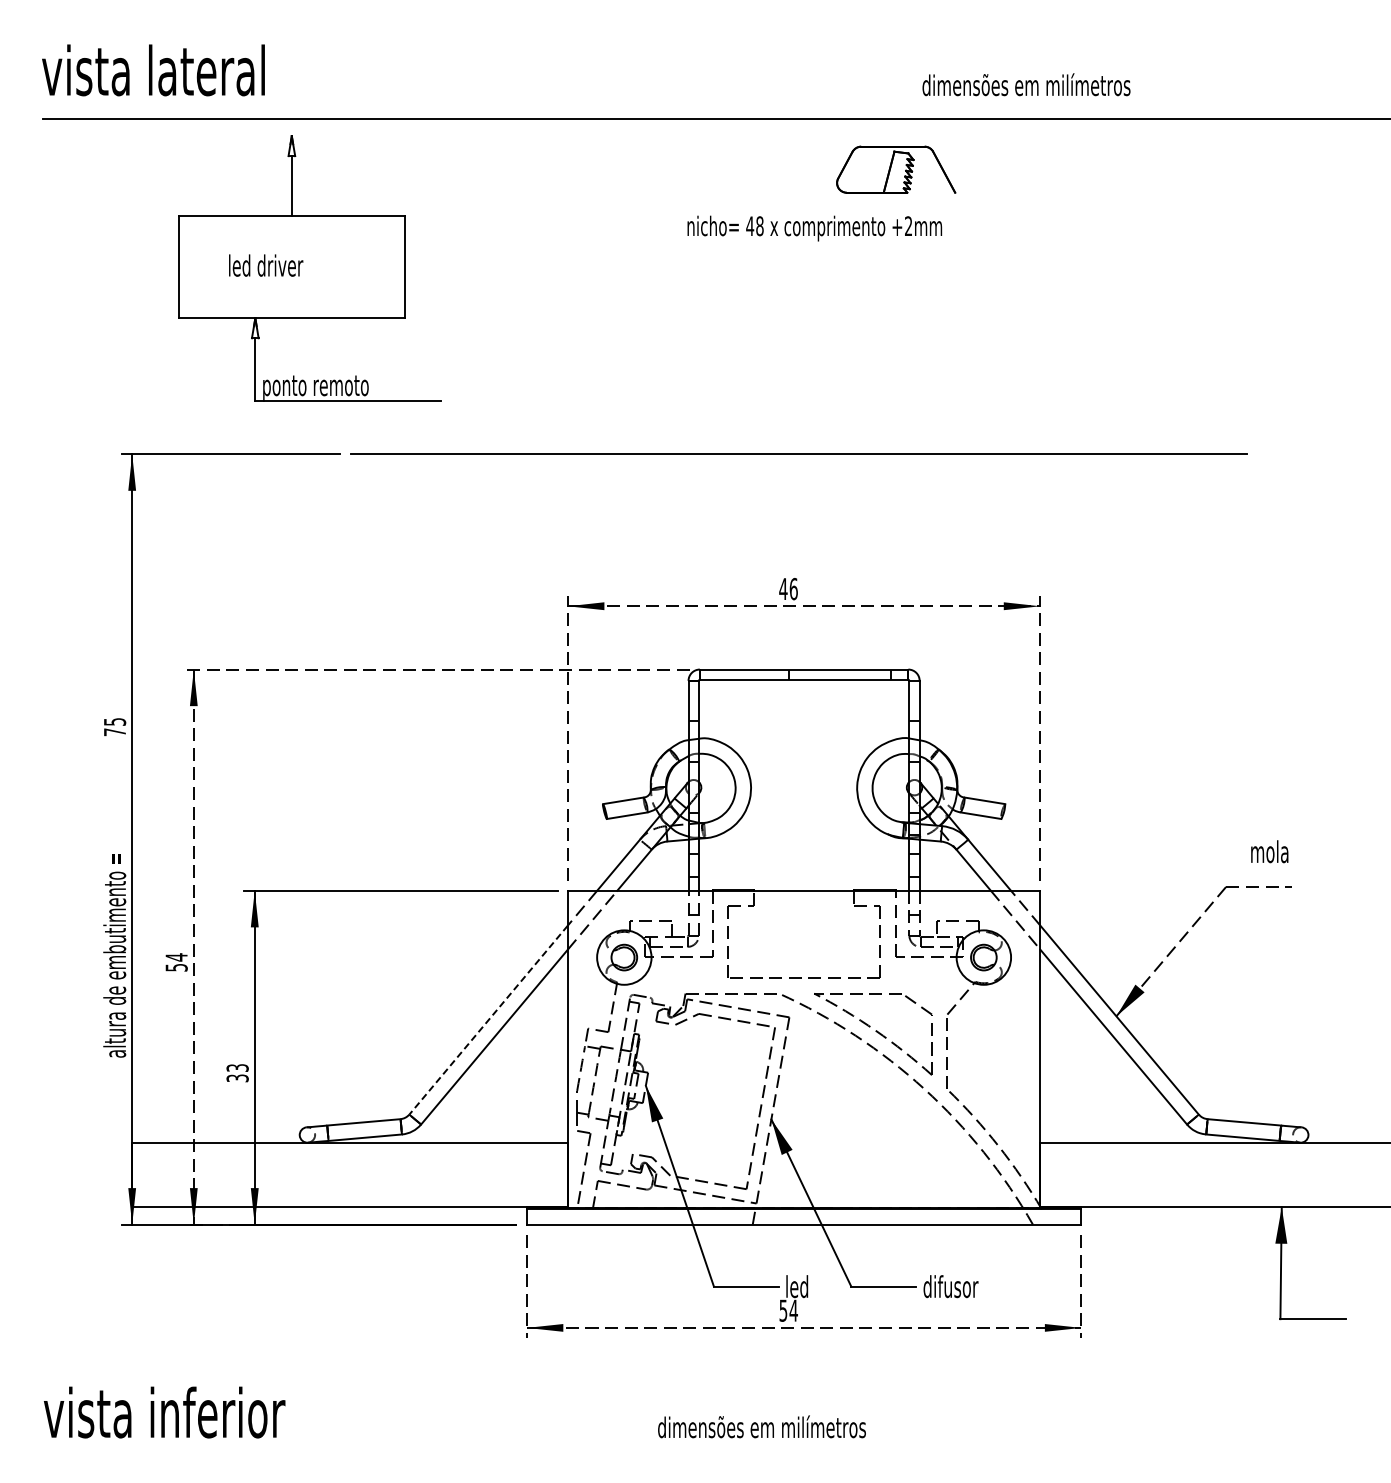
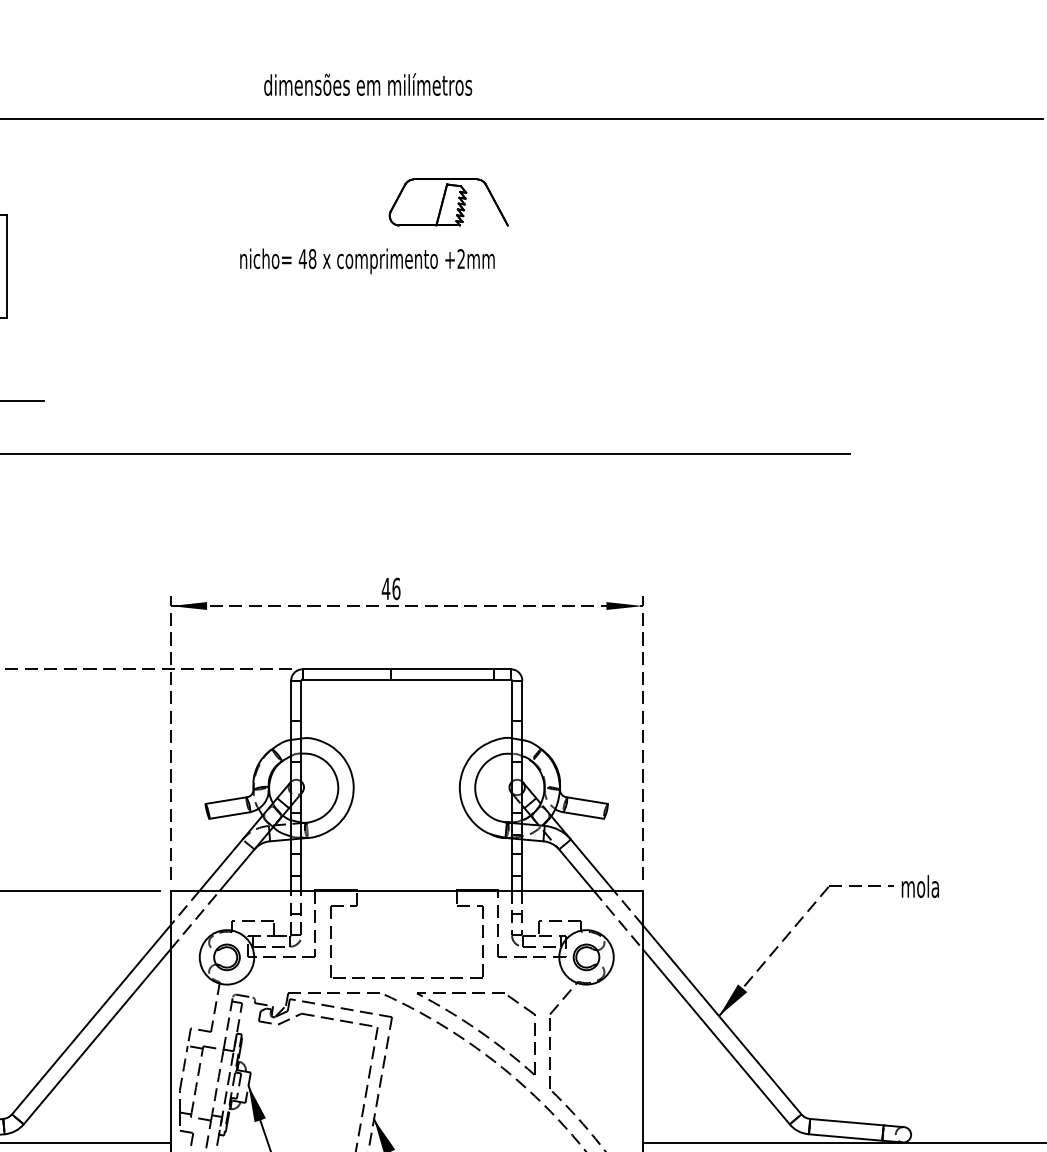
text: (1026, 84) -> (368, 84), moved
part: (836, 186) -> (389, 219), moved
text: (1269, 851) -> (920, 886), moved
line: (488, 1020) -> (91, 1020), dashed -> solid

